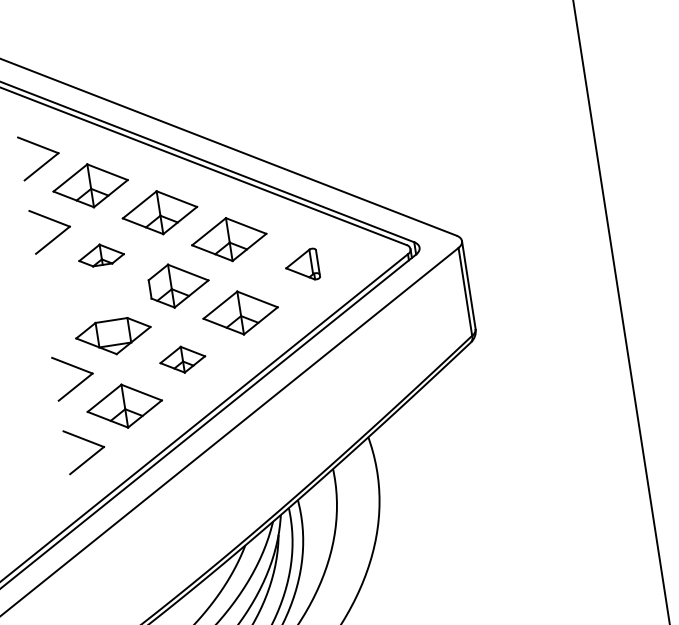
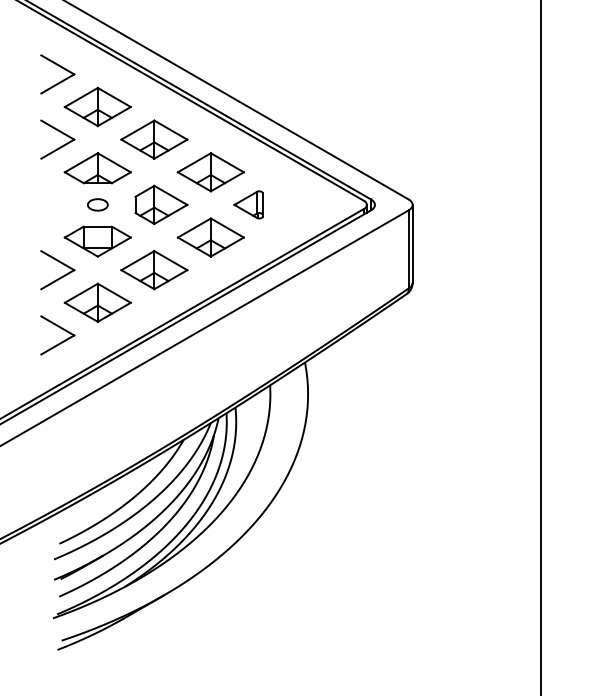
part: (100, 255) -> (97, 168), size x1.67
part: (301, 265) -> (248, 204), moved
part: (107, 295) -> (97, 204), added
part: (182, 359) -> (154, 270), size x1.67

